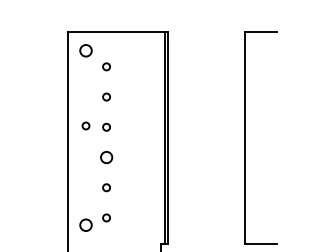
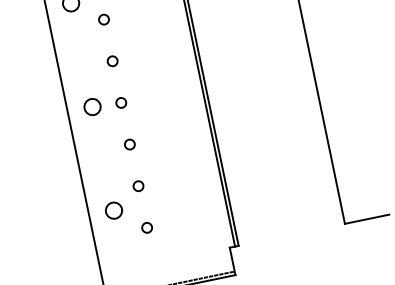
circle: (85, 125) -> (91, 106), size x1.67
circle: (106, 157) -> (129, 144), size x0.62
circle: (85, 224) -> (113, 209), moved

